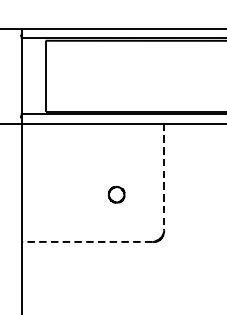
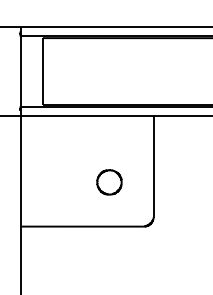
line: (163, 176) -> (153, 165), dashed -> solid
part: (116, 194) -> (109, 182), size x1.67
line: (86, 241) -> (81, 226), dashed -> solid

